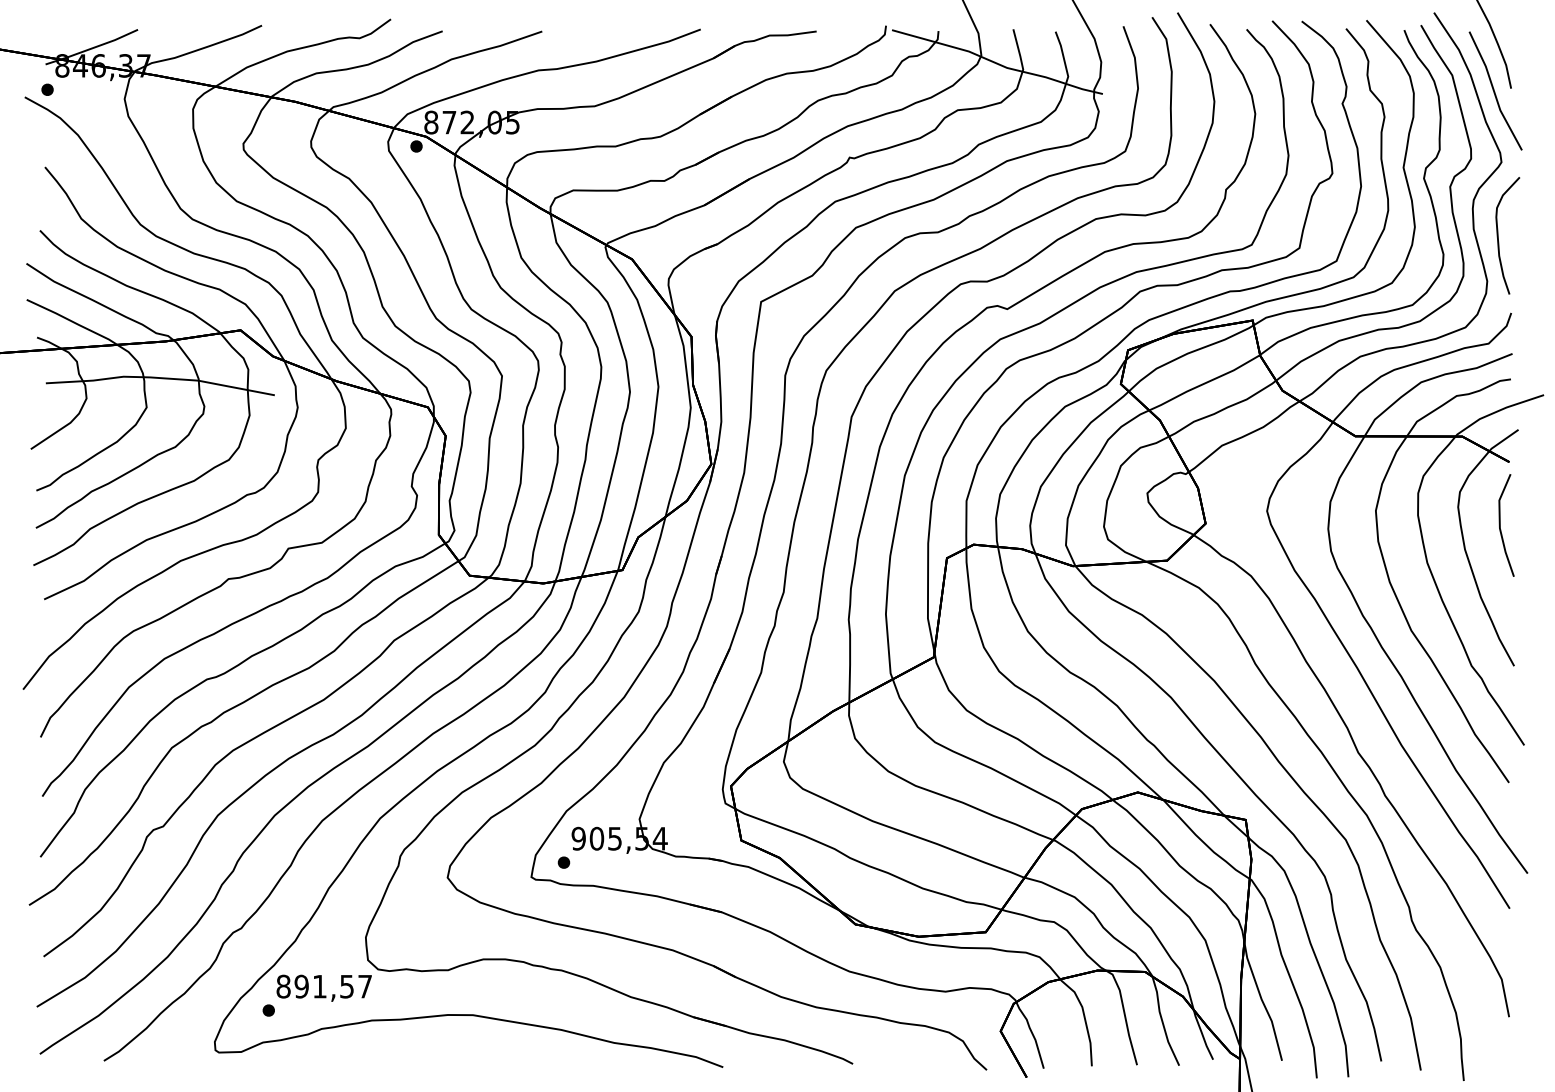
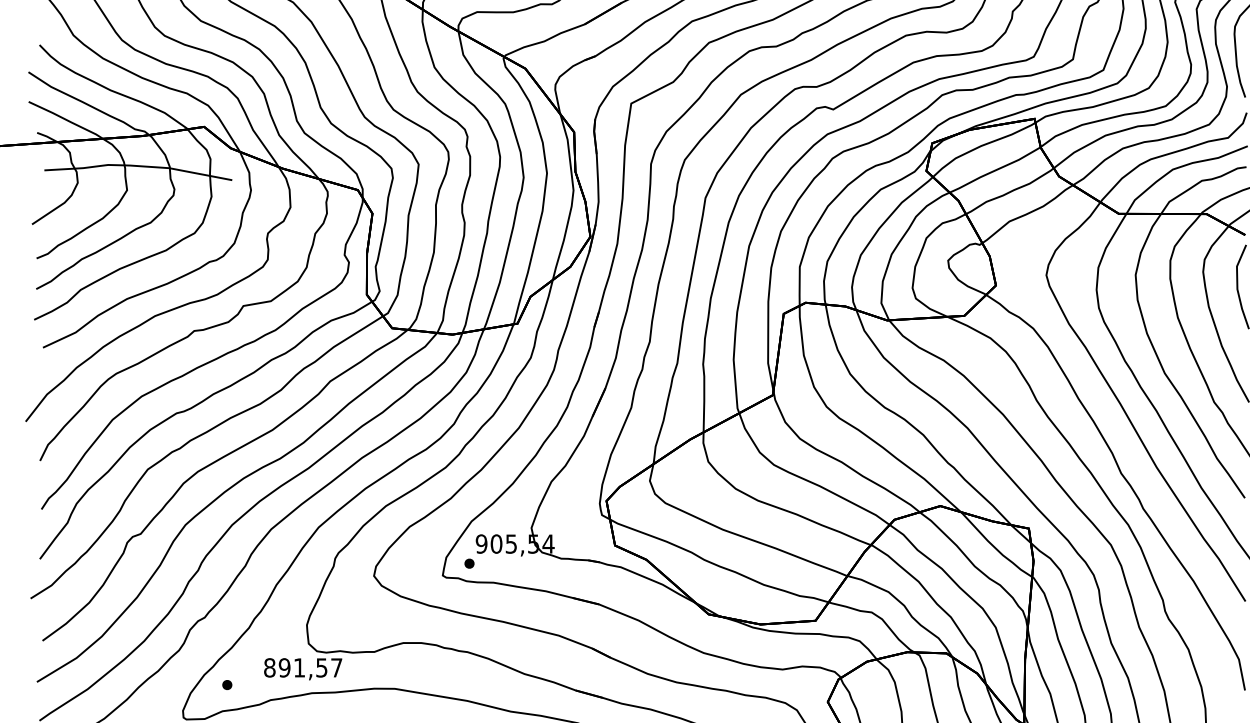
text: (323, 987) -> (302, 668), moved

